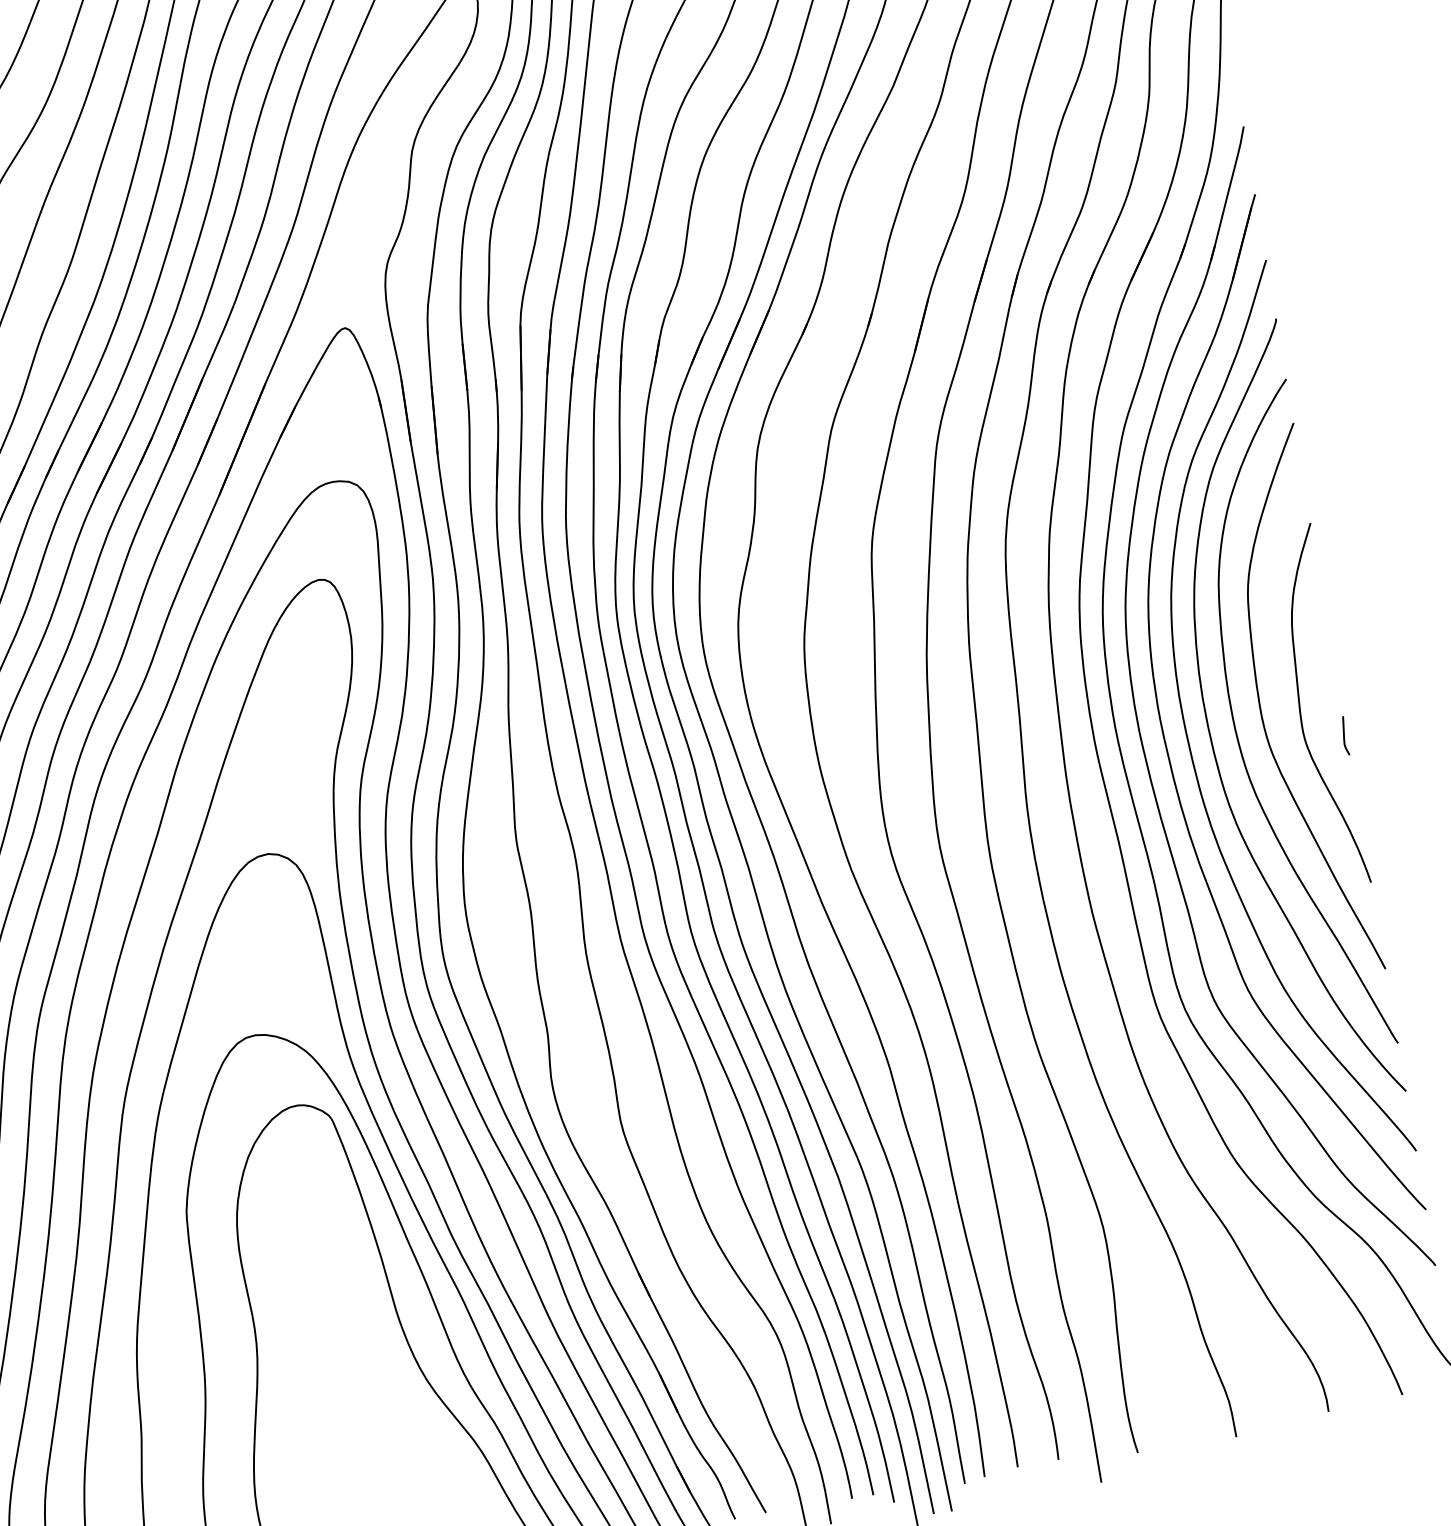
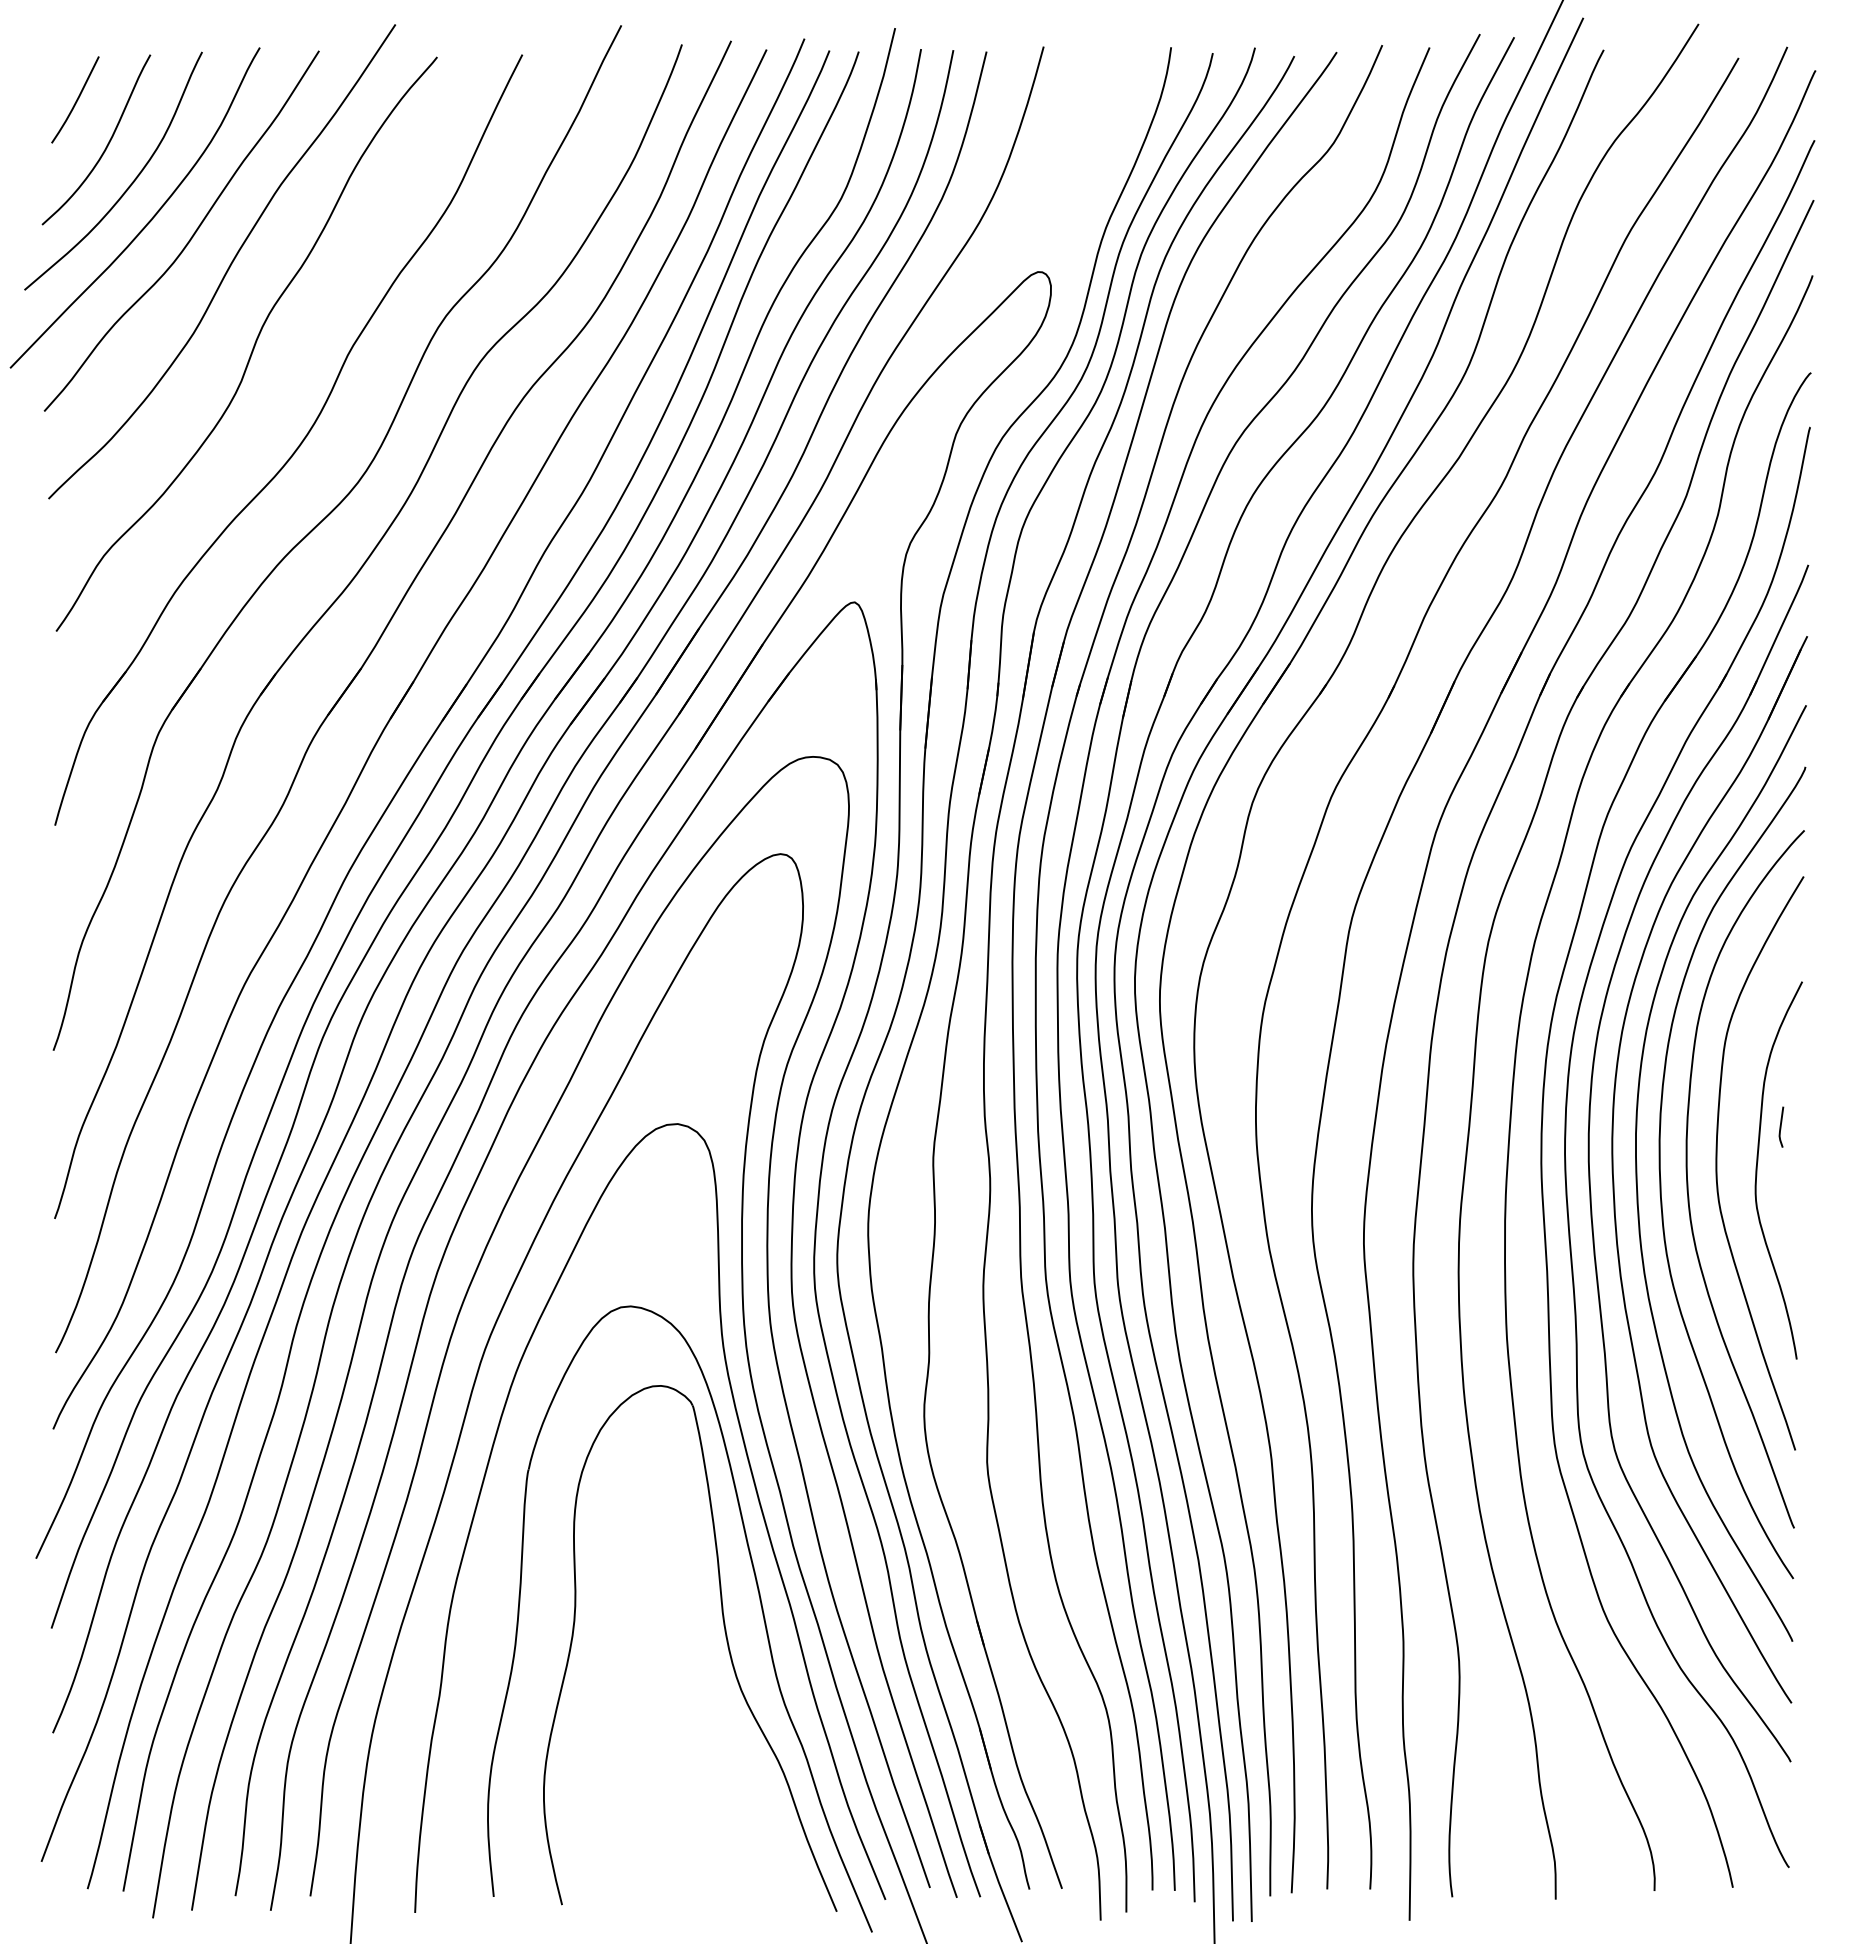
line: (1344, 735) -> (1781, 1126), moved

